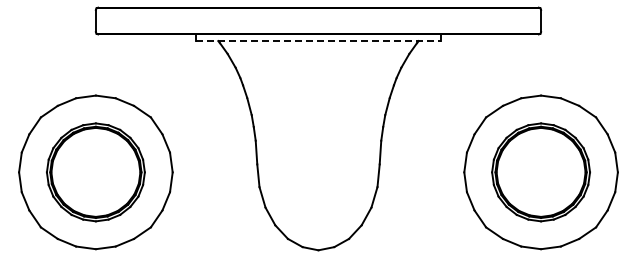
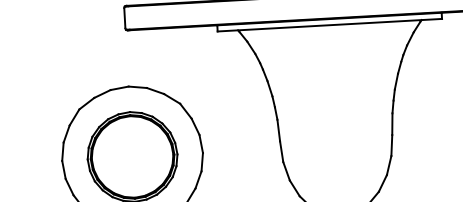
line: (318, 41) -> (329, 25), dashed -> solid

